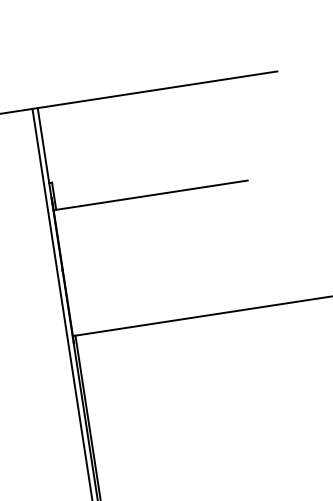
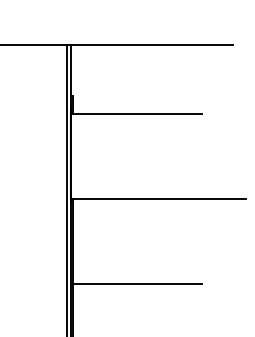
line: (190, 445) -> (137, 283), added

